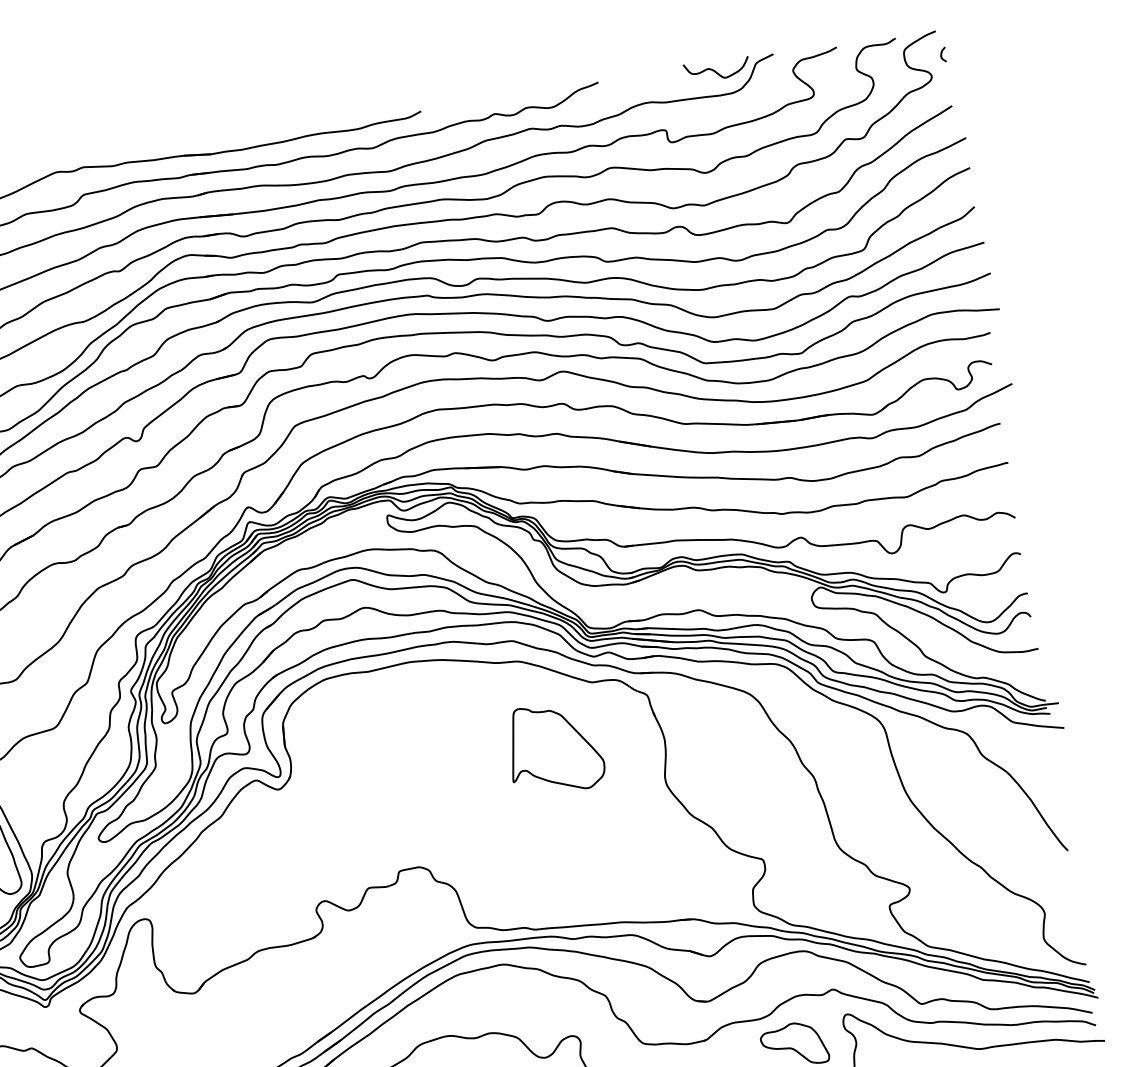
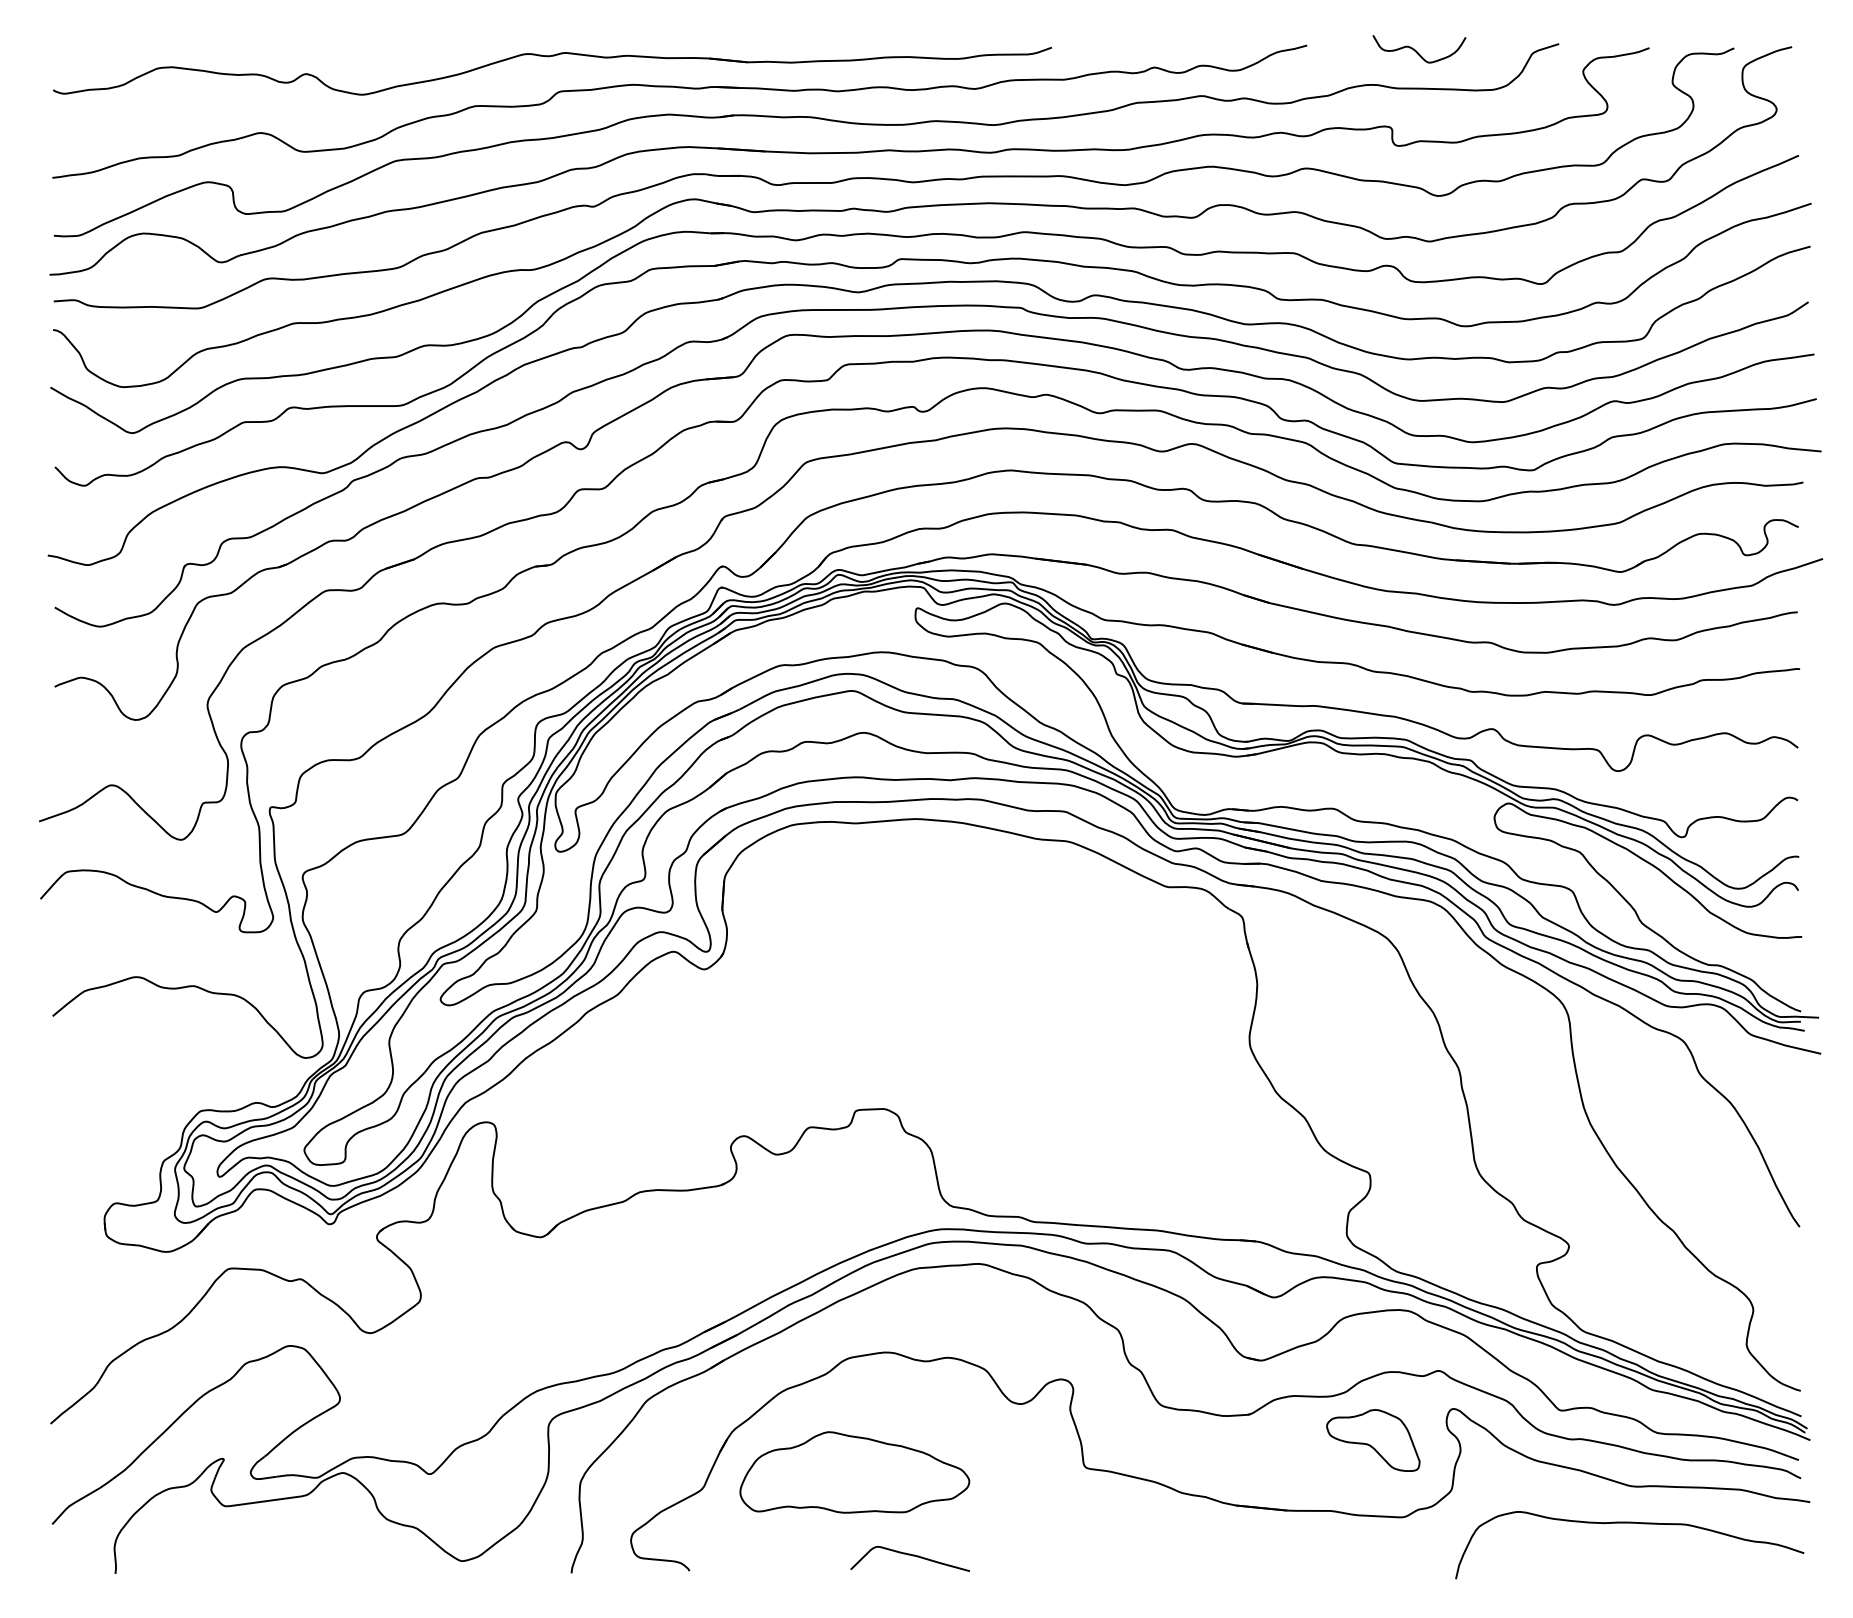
curve: (941, 54) -> (1795, 81), removed
curve: (715, 71) -> (1417, 51), moved
part: (554, 748) -> (1100, 971), removed

